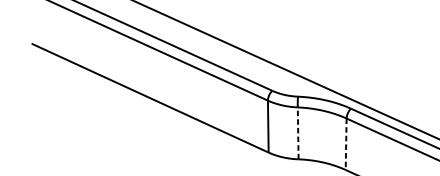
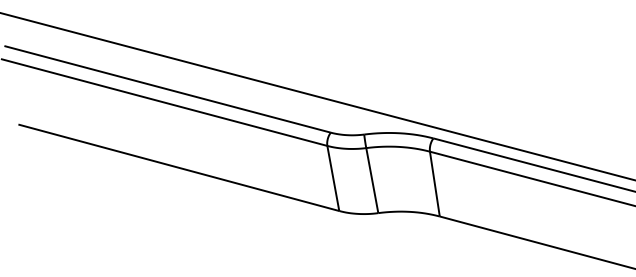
line: (298, 133) -> (372, 180), dashed -> solid
line: (345, 144) -> (434, 184), dashed -> solid

